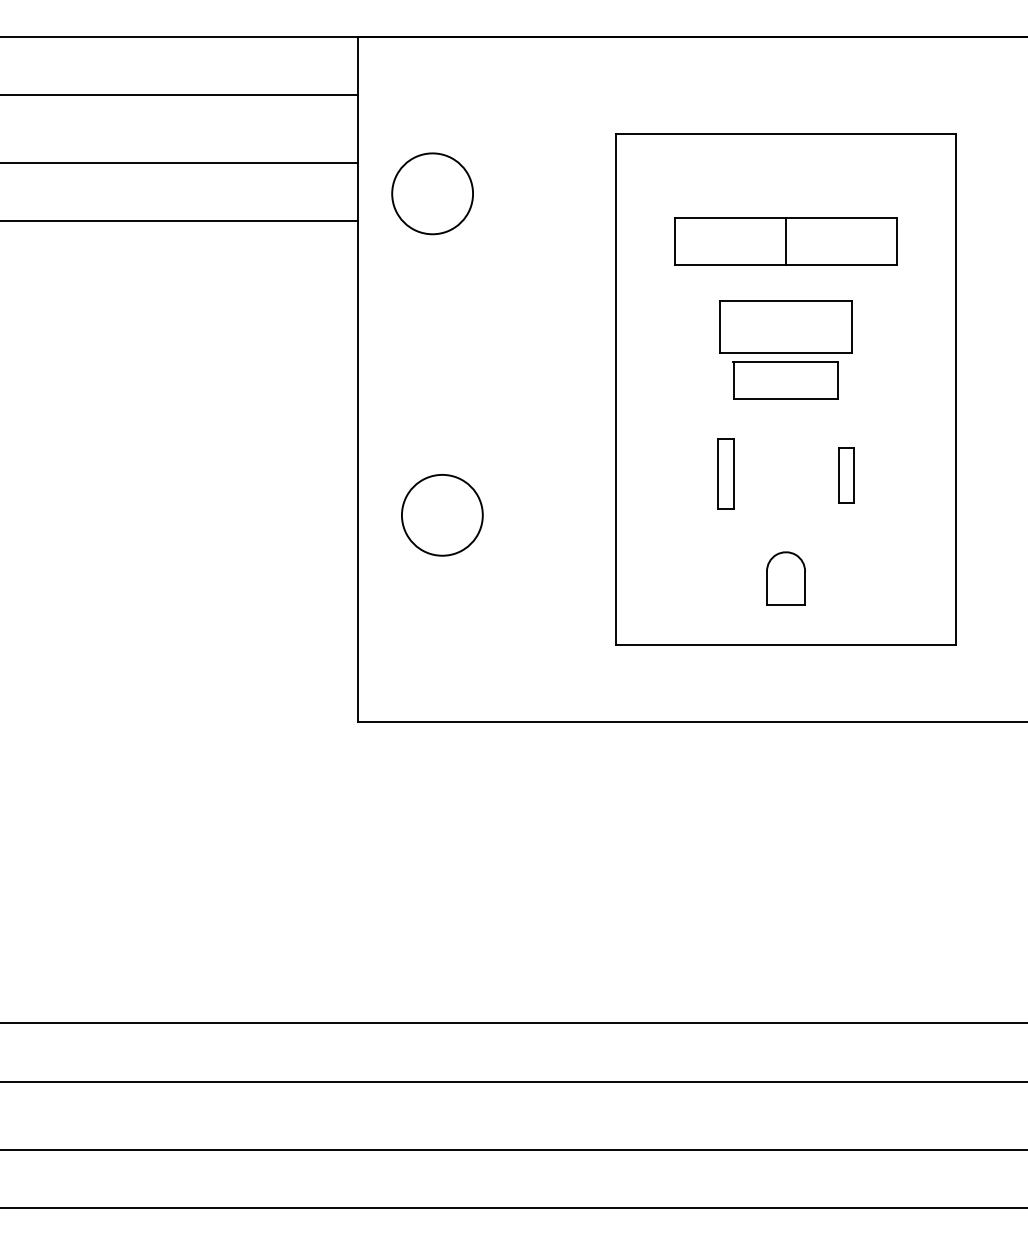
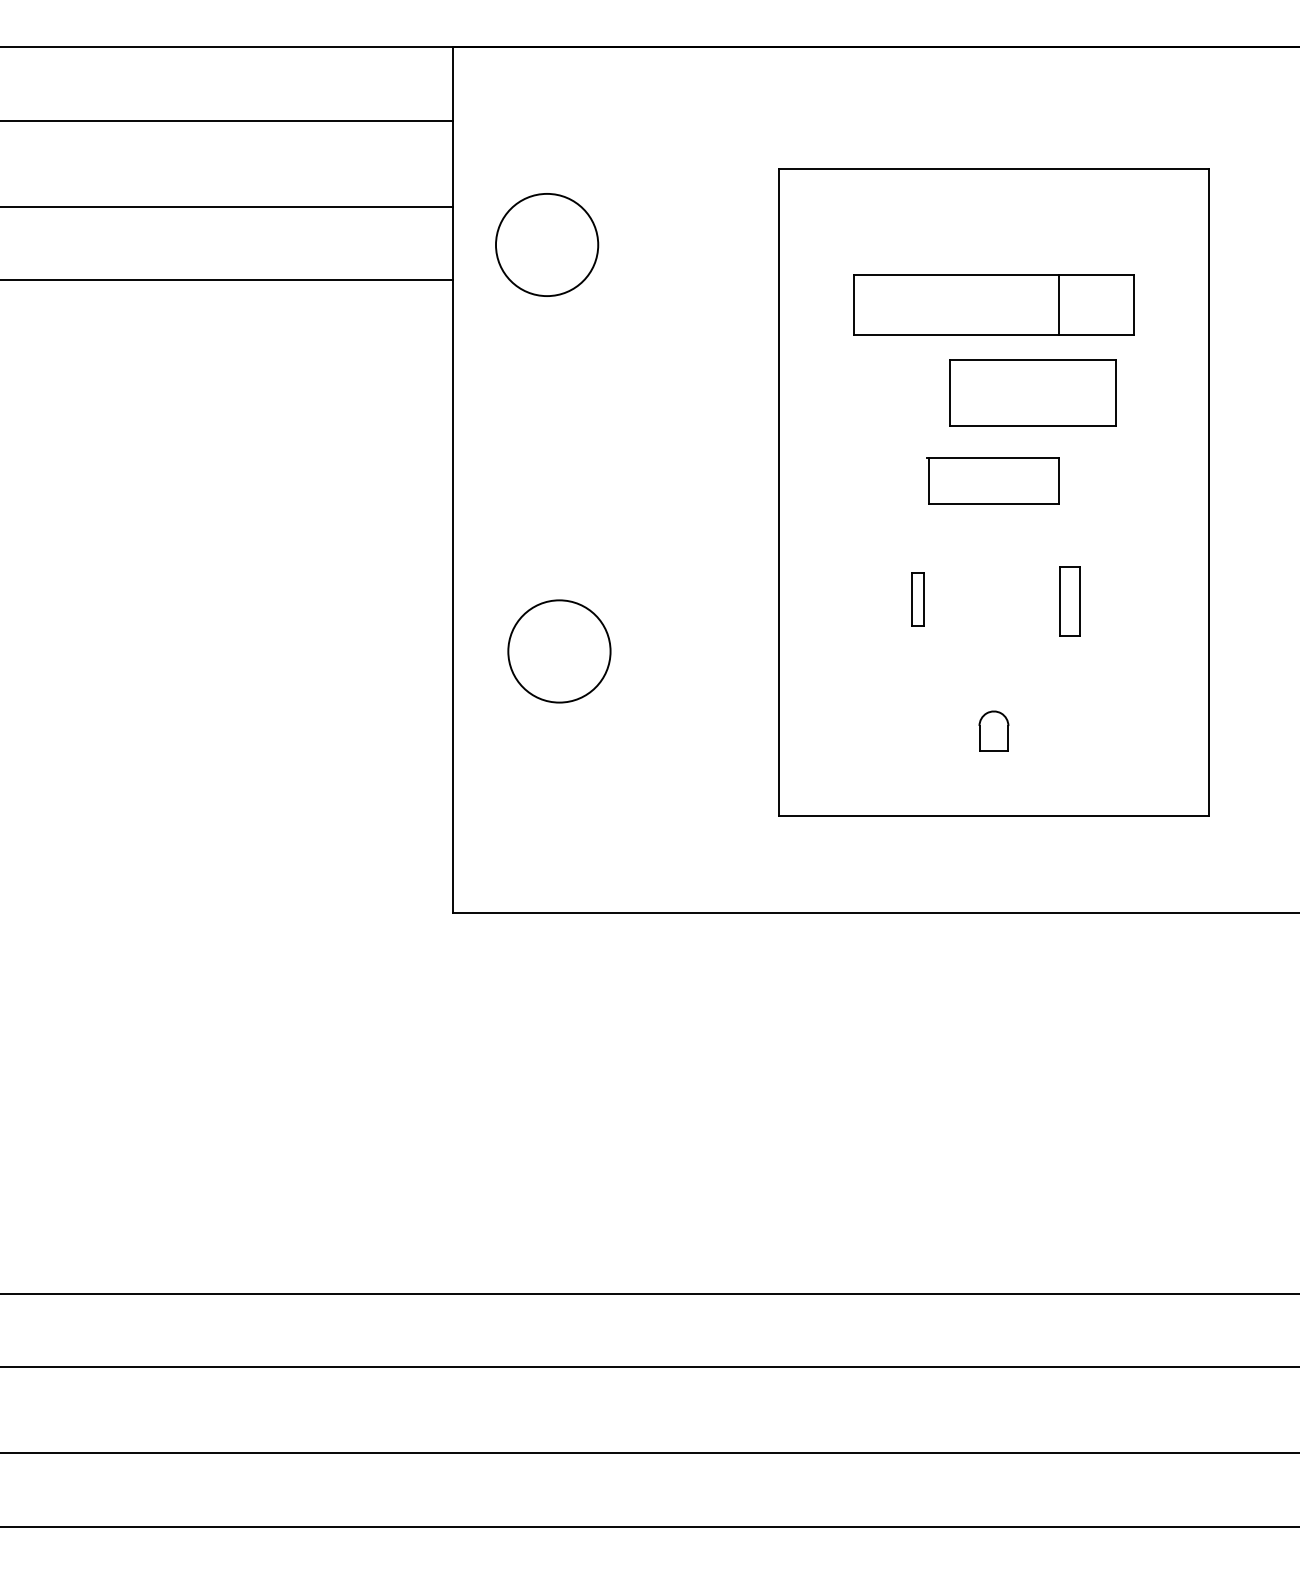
line: (786, 241) -> (1059, 305), moved
part: (785, 326) -> (1032, 392), moved
part: (725, 473) -> (917, 598), size x0.6
part: (785, 578) -> (993, 731), size x0.6

